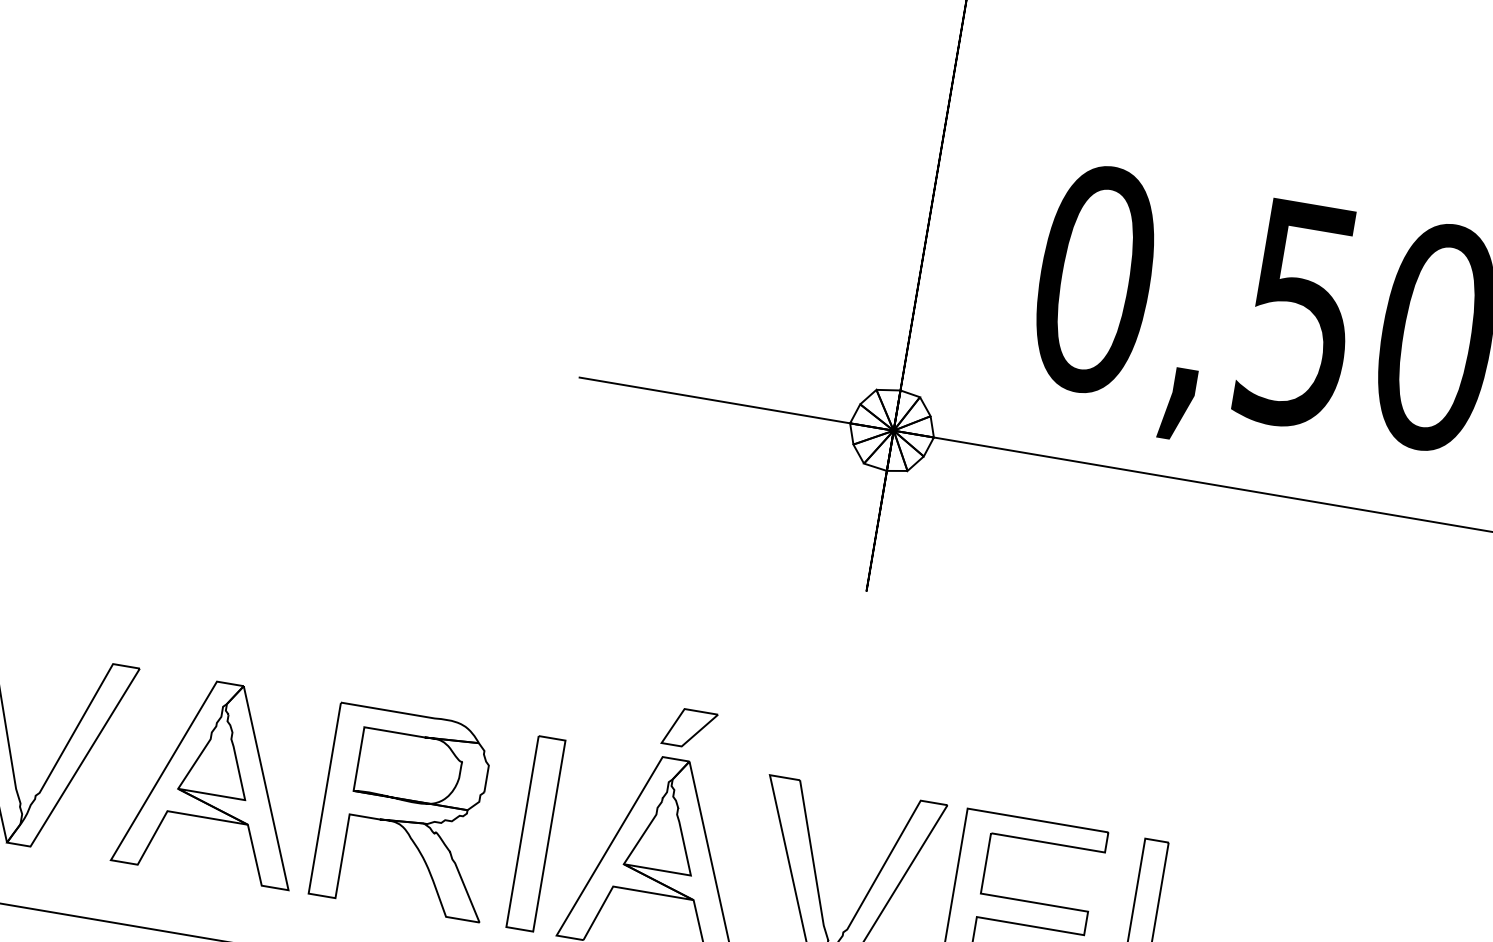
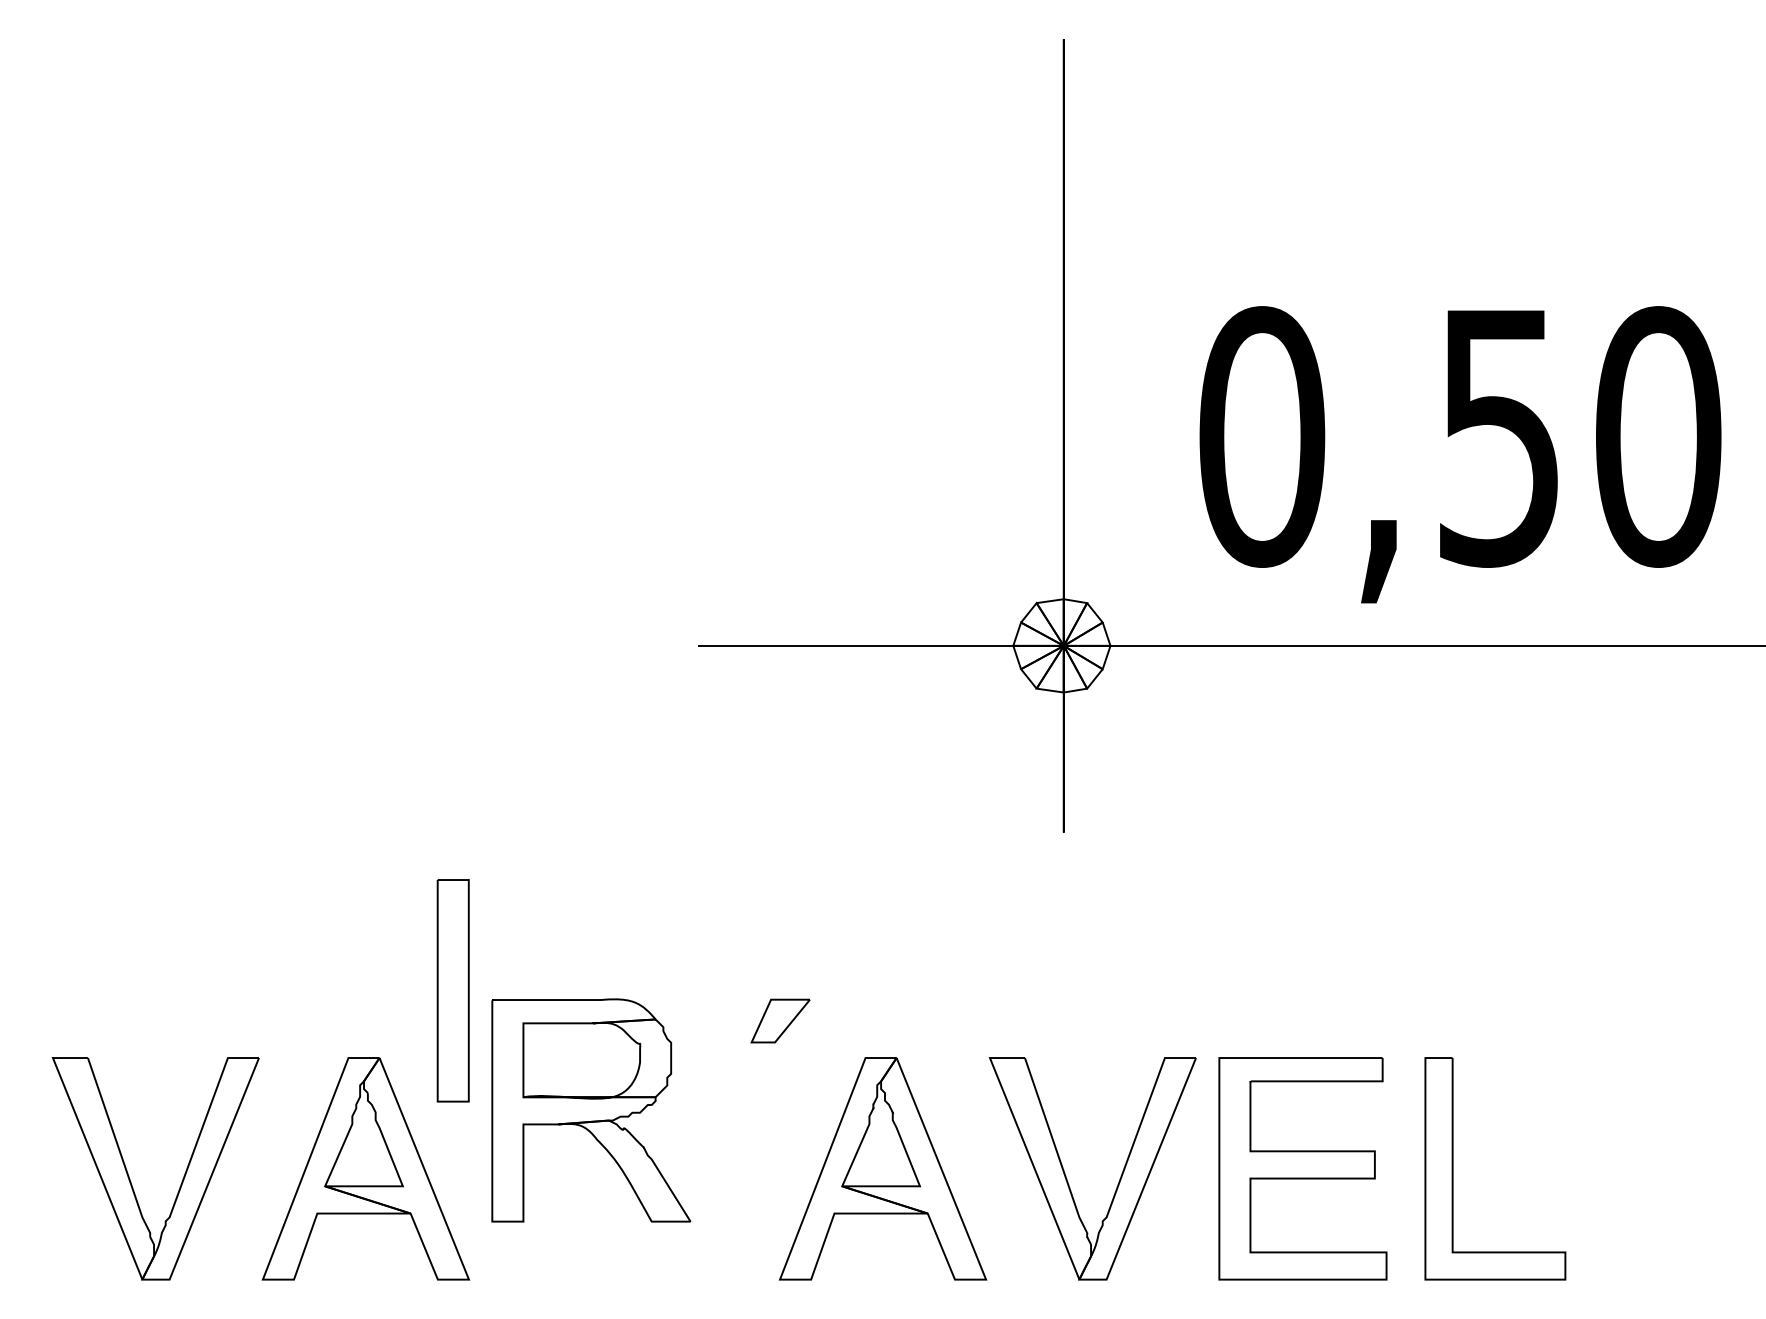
part: (689, 728) -> (780, 1020), moved
part: (410, 812) -> (591, 1110), moved
part: (535, 833) -> (452, 990), moved

